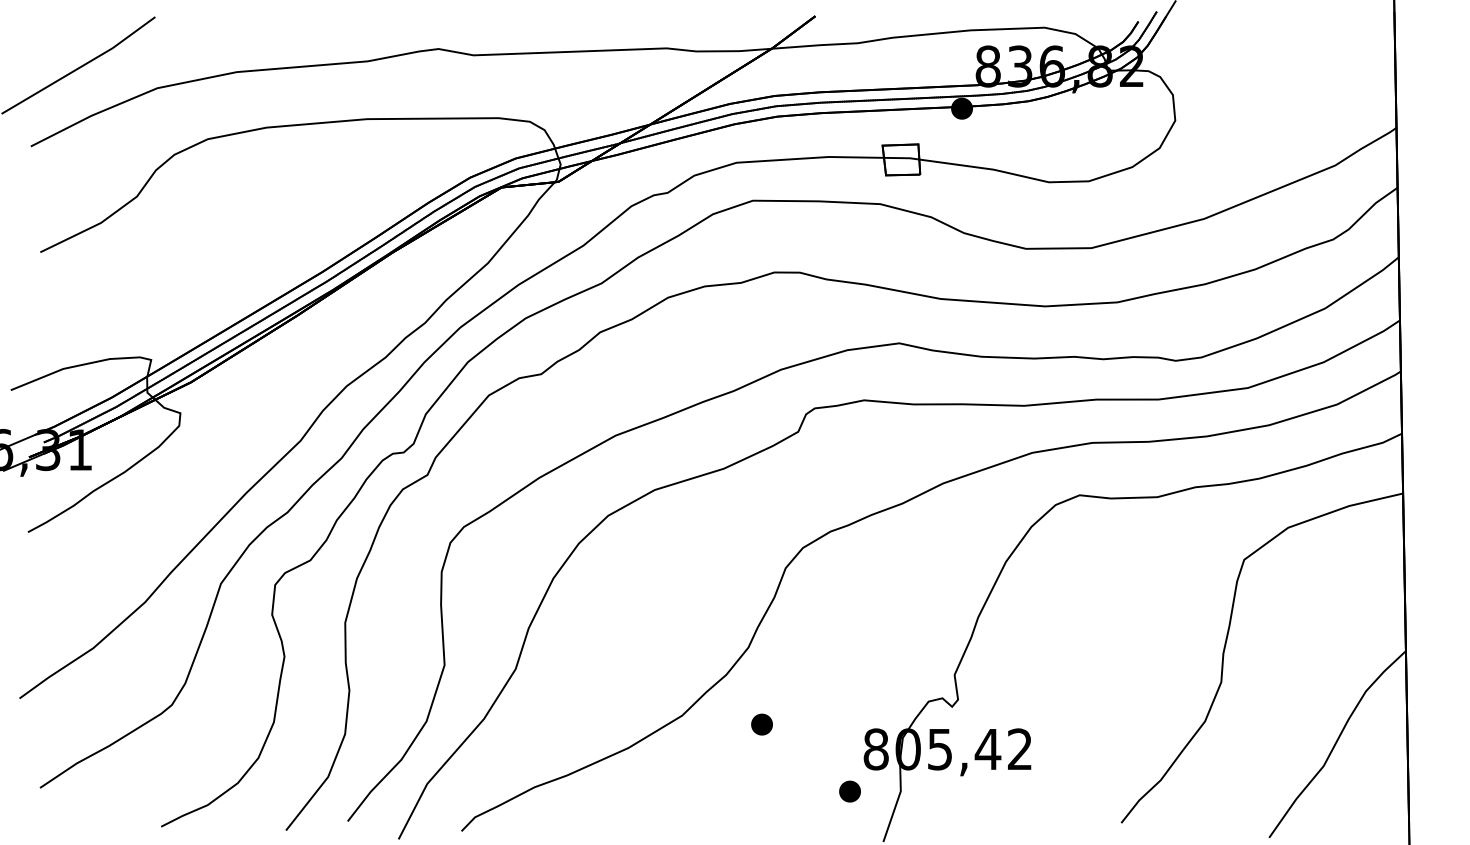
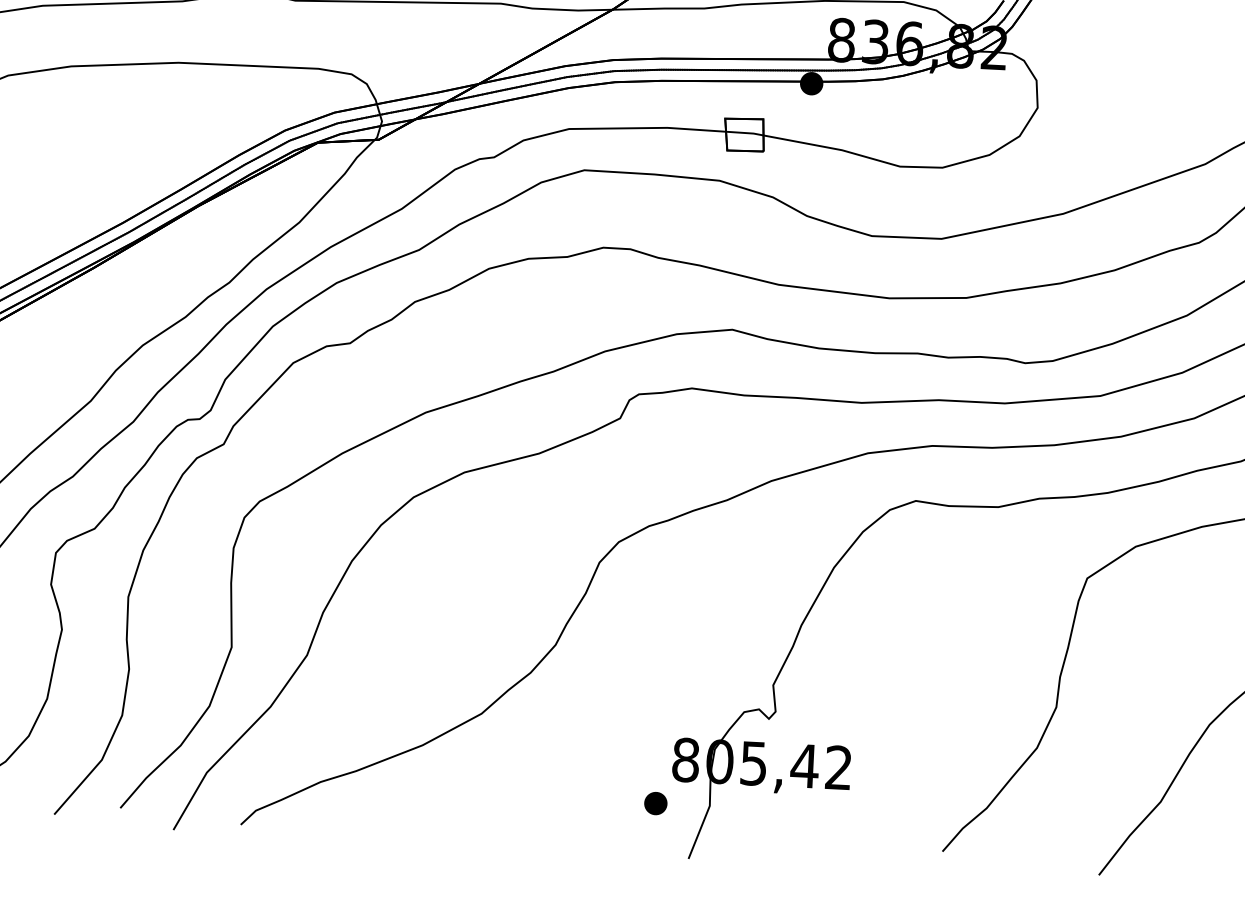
part: (761, 724) -> (565, 727), removed

